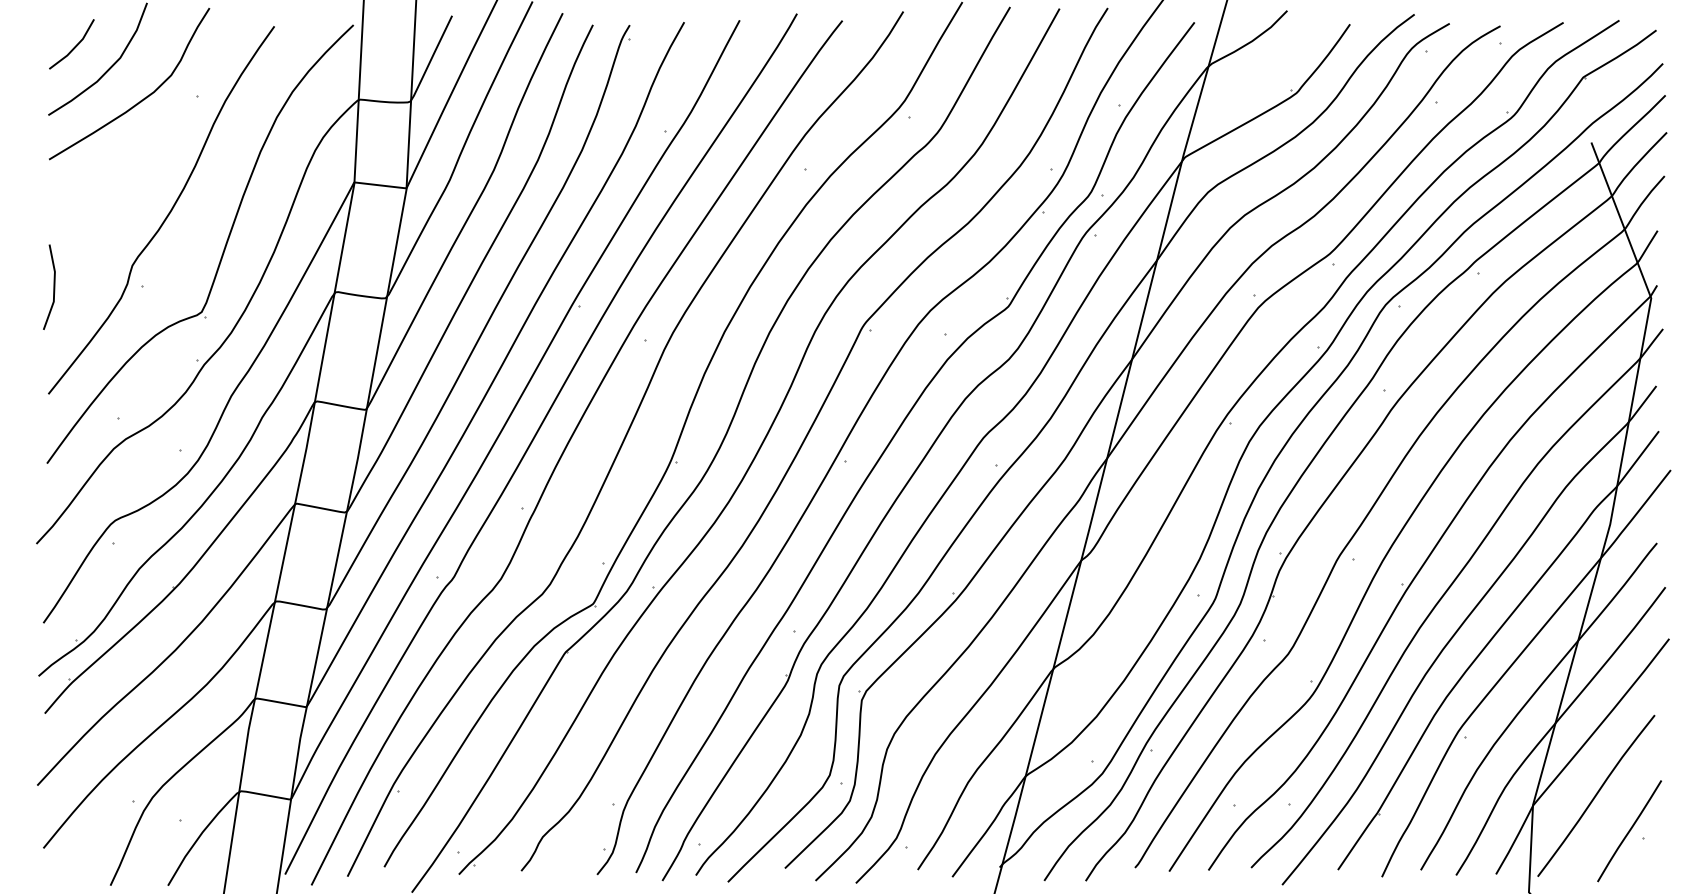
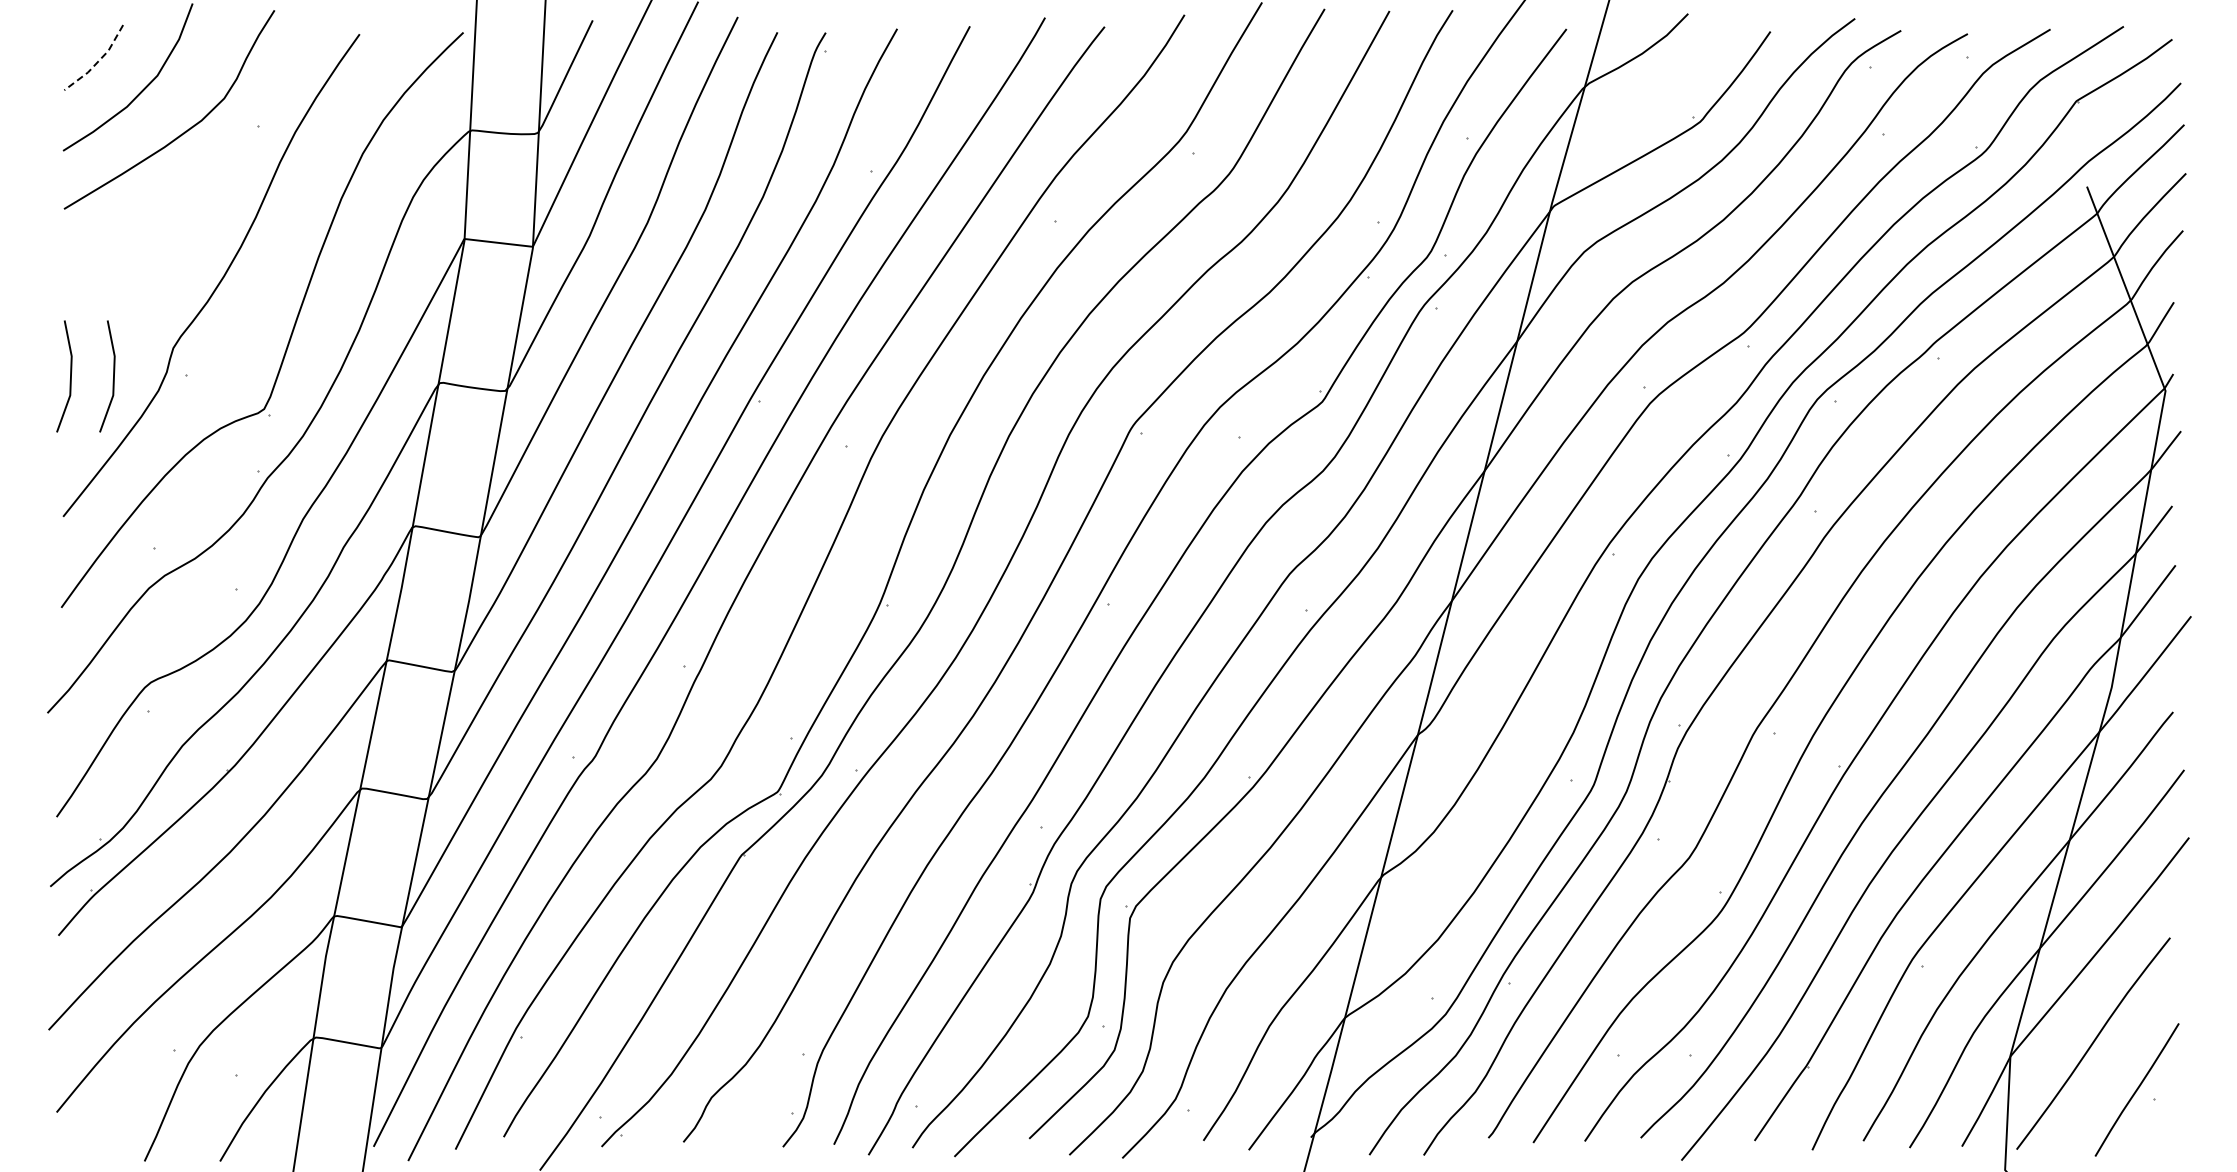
line: (75, 47) -> (98, 61), solid -> dashed
line: (86, 287) -> (113, 376), added

